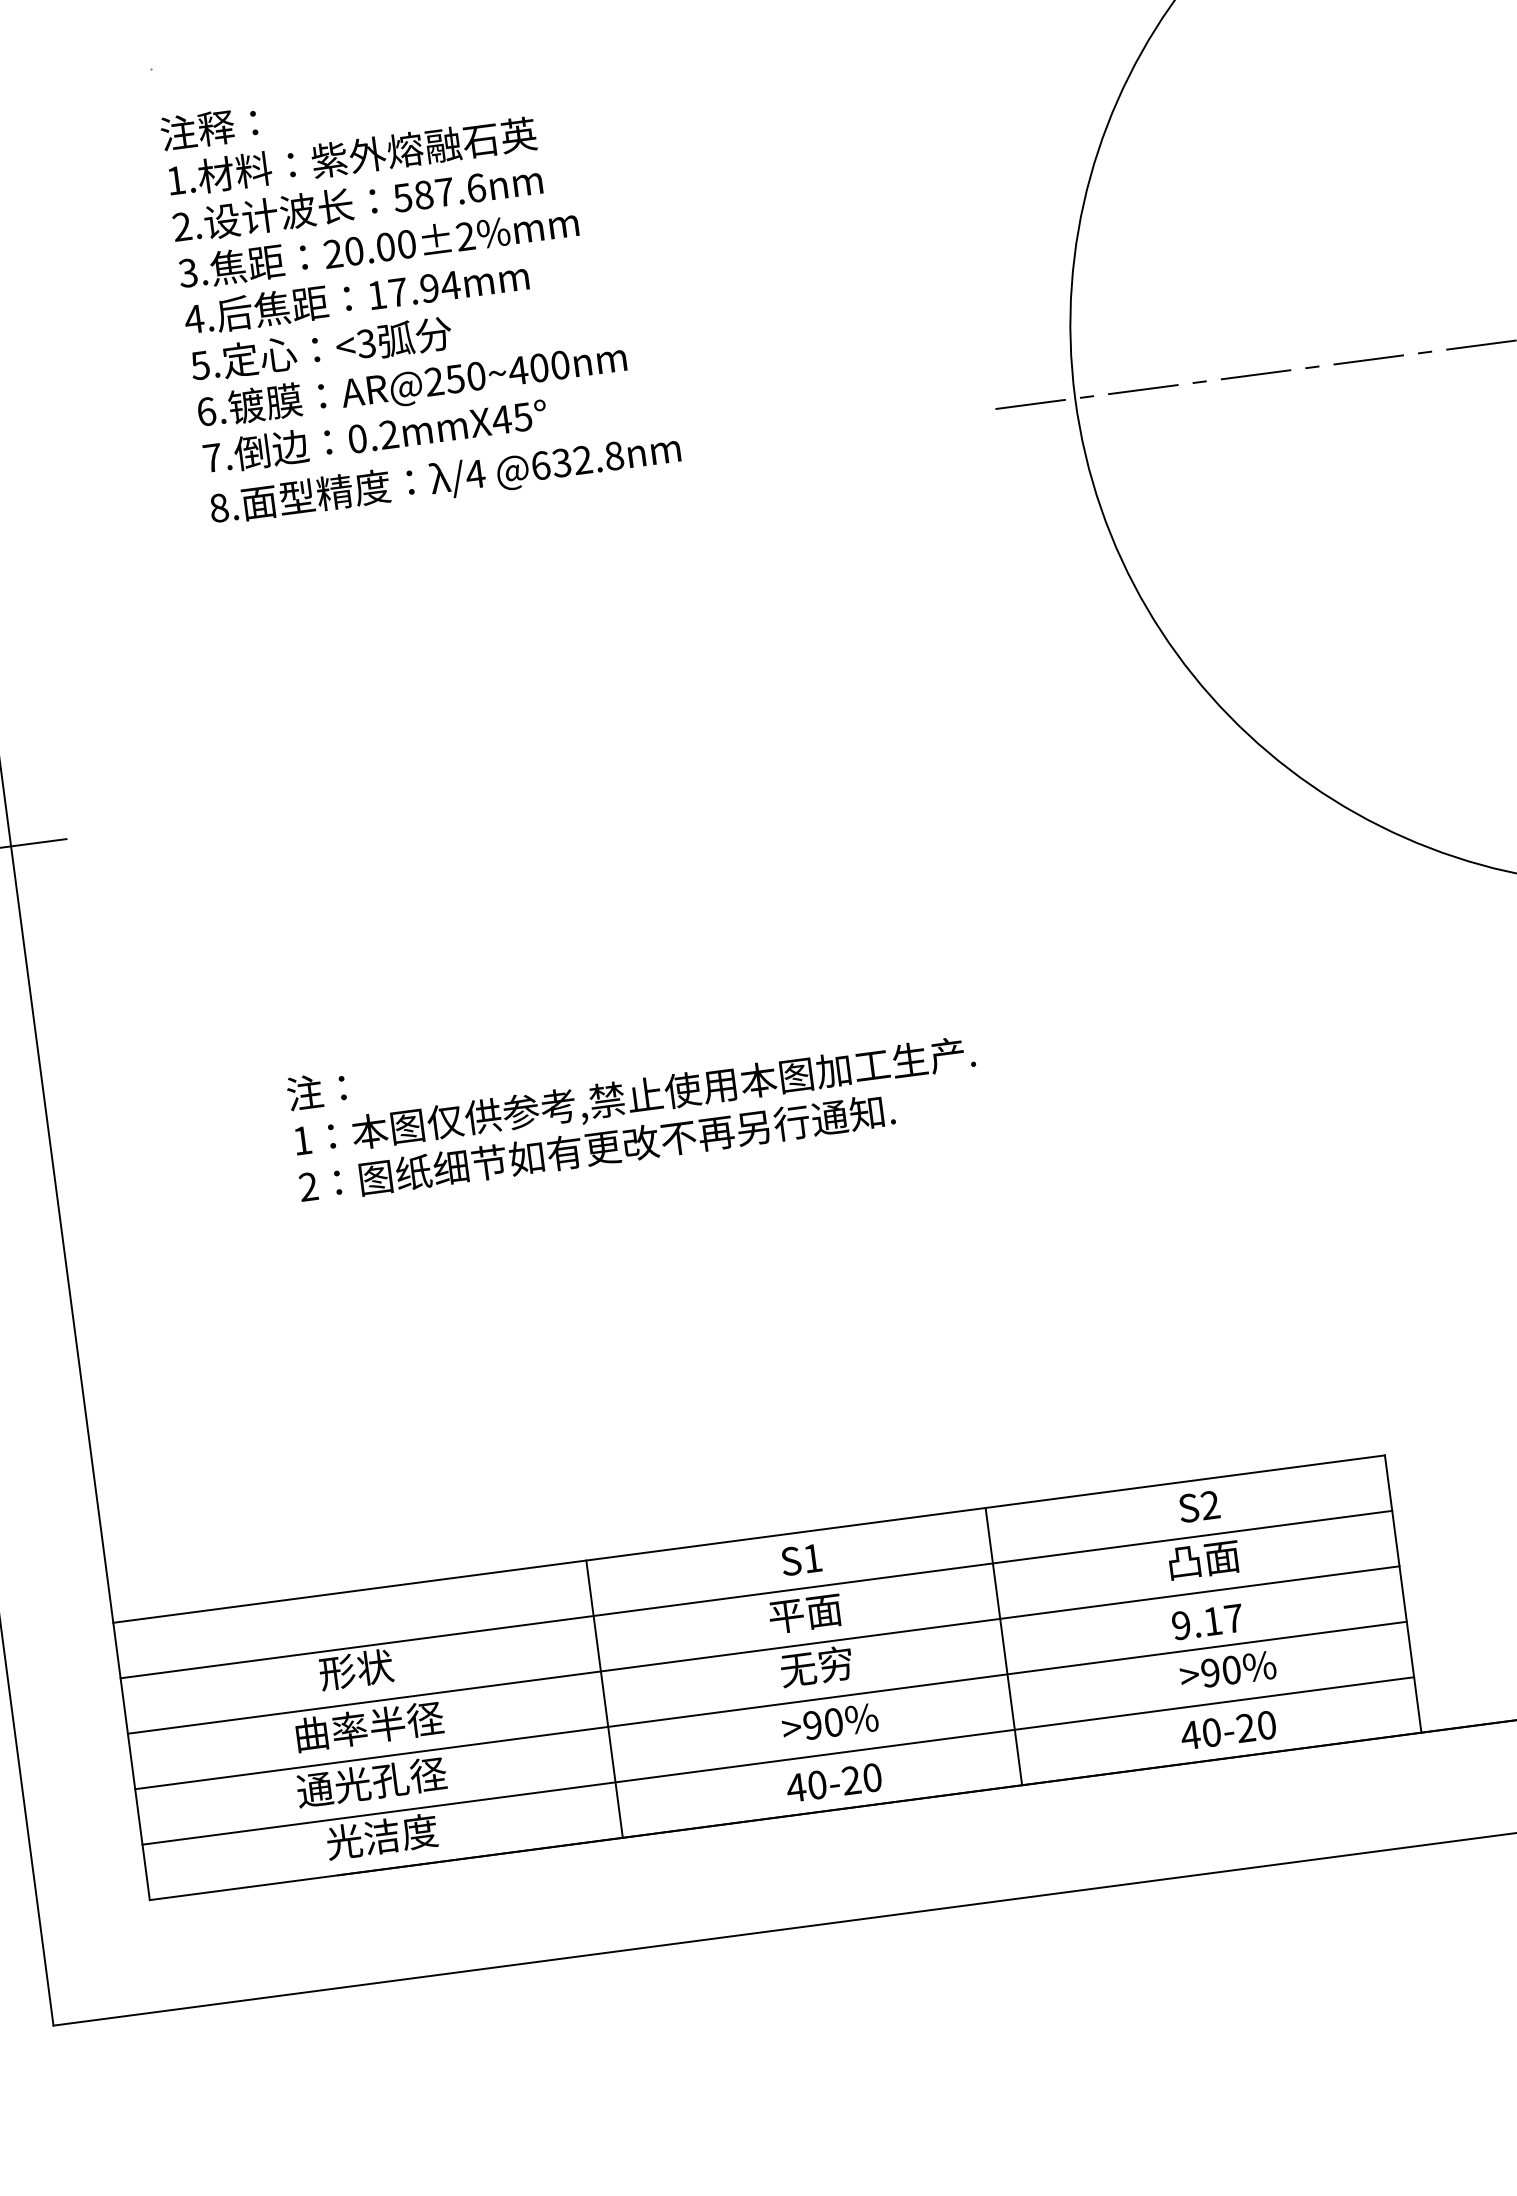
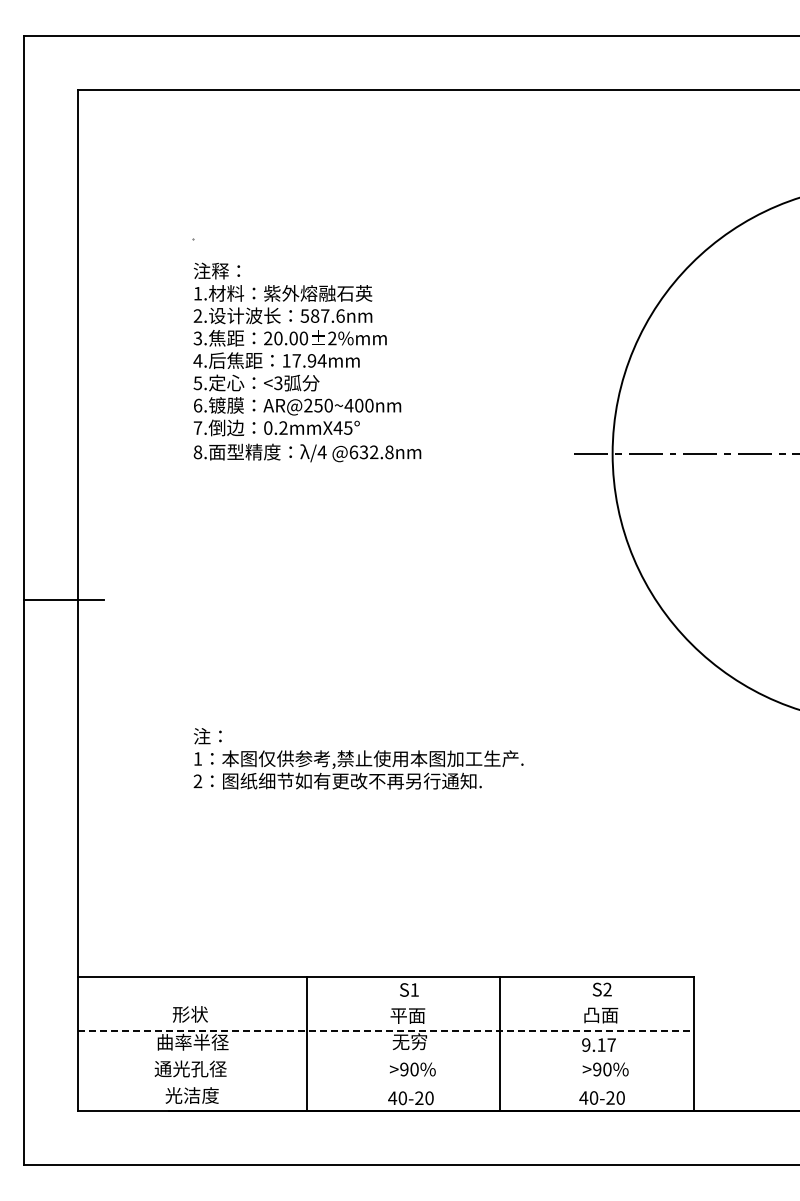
line: (755, 1594) -> (385, 1003), removed
line: (765, 1649) -> (386, 1030), solid -> dashed
line: (770, 1705) -> (385, 1057), removed
line: (777, 1761) -> (385, 1084), removed

